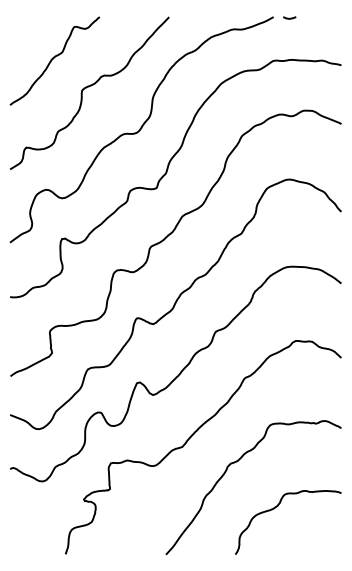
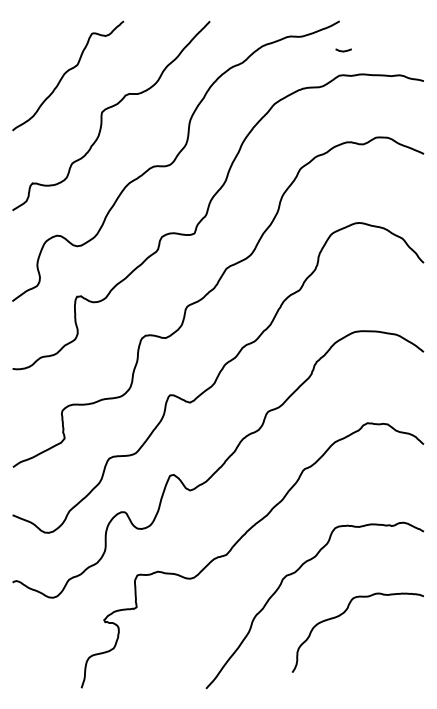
curve: (289, 18) -> (343, 50), moved
curve: (276, 507) -> (343, 614), moved

